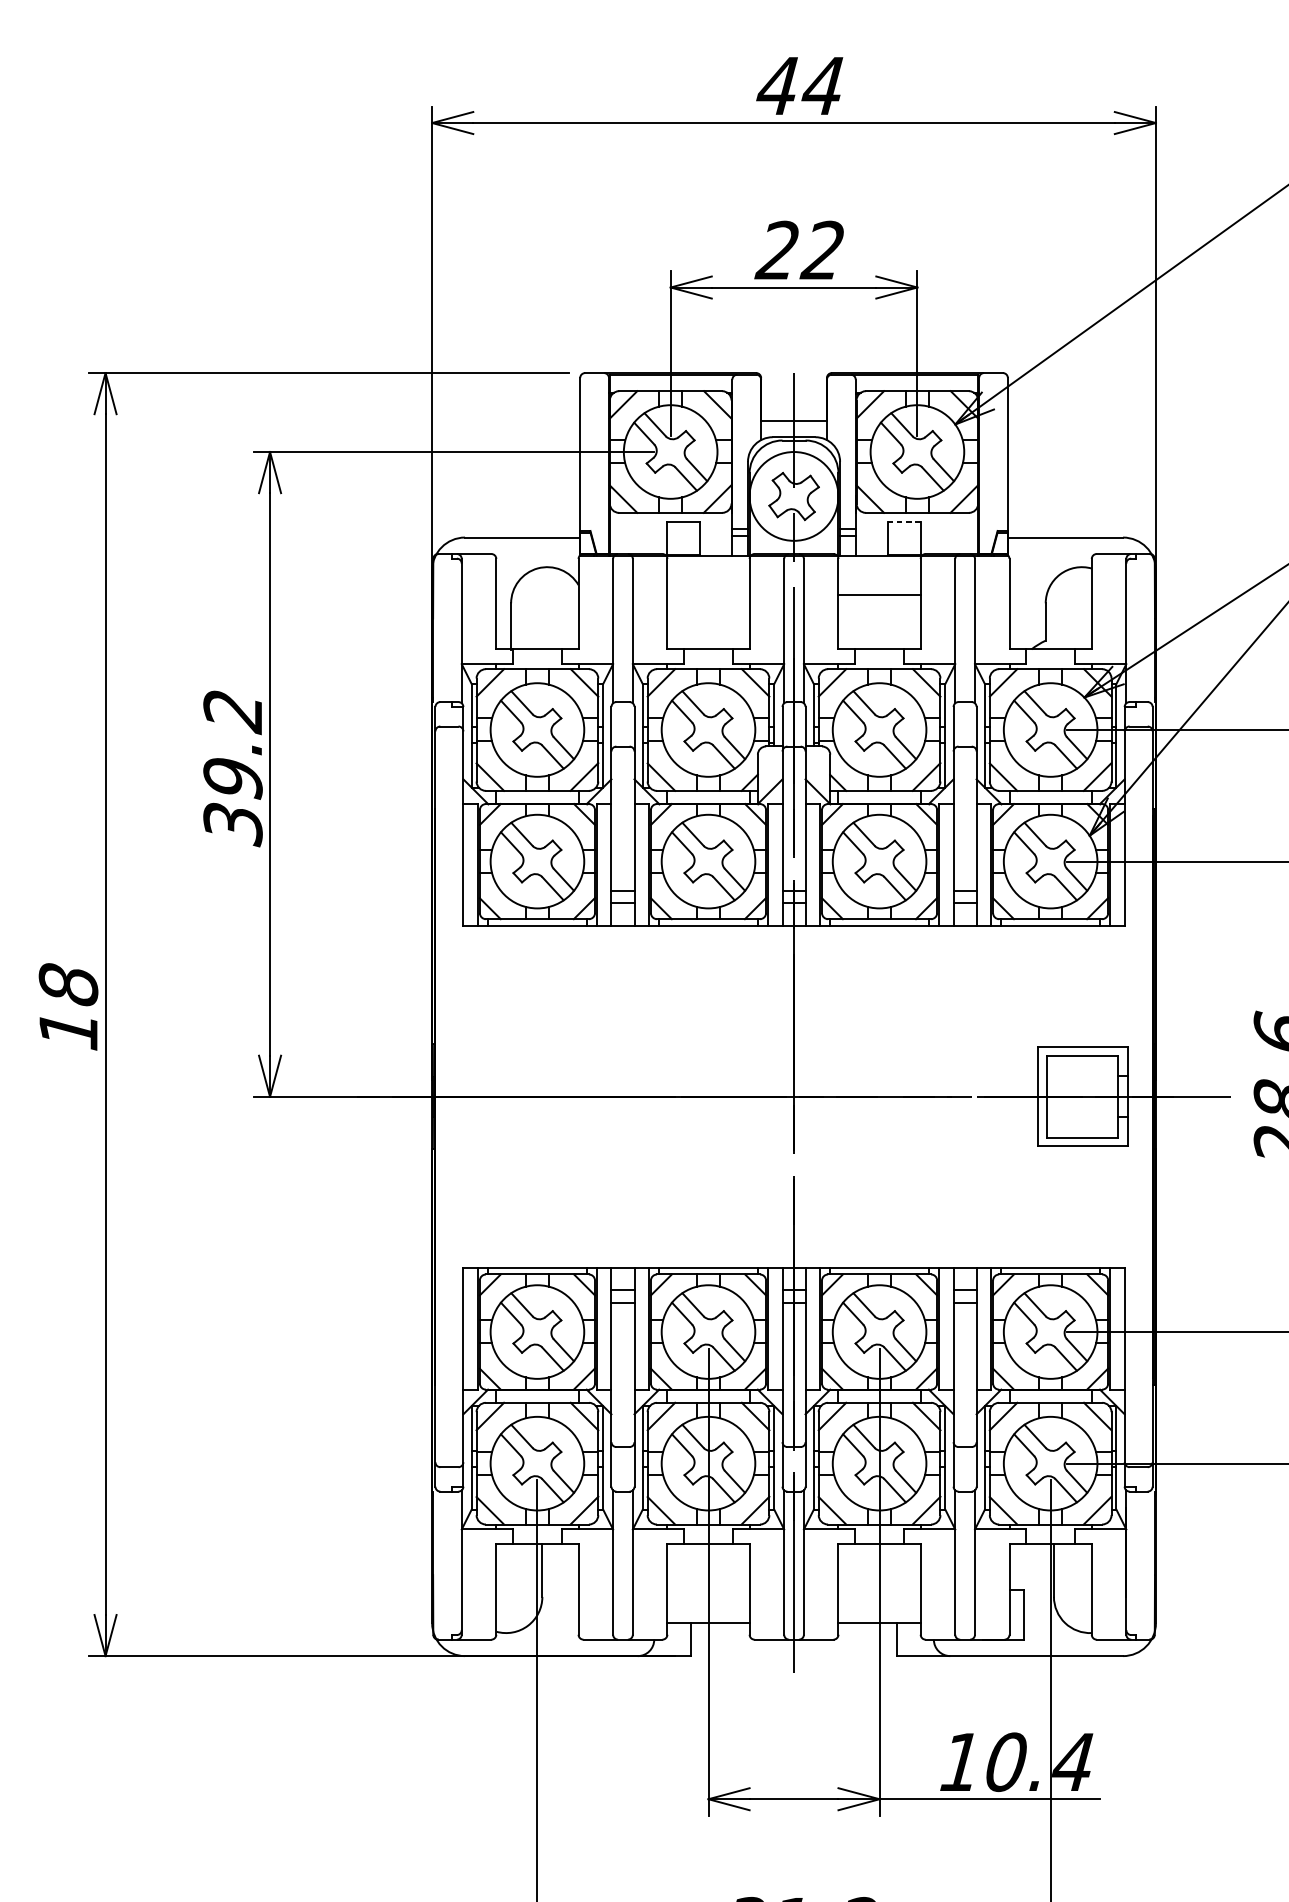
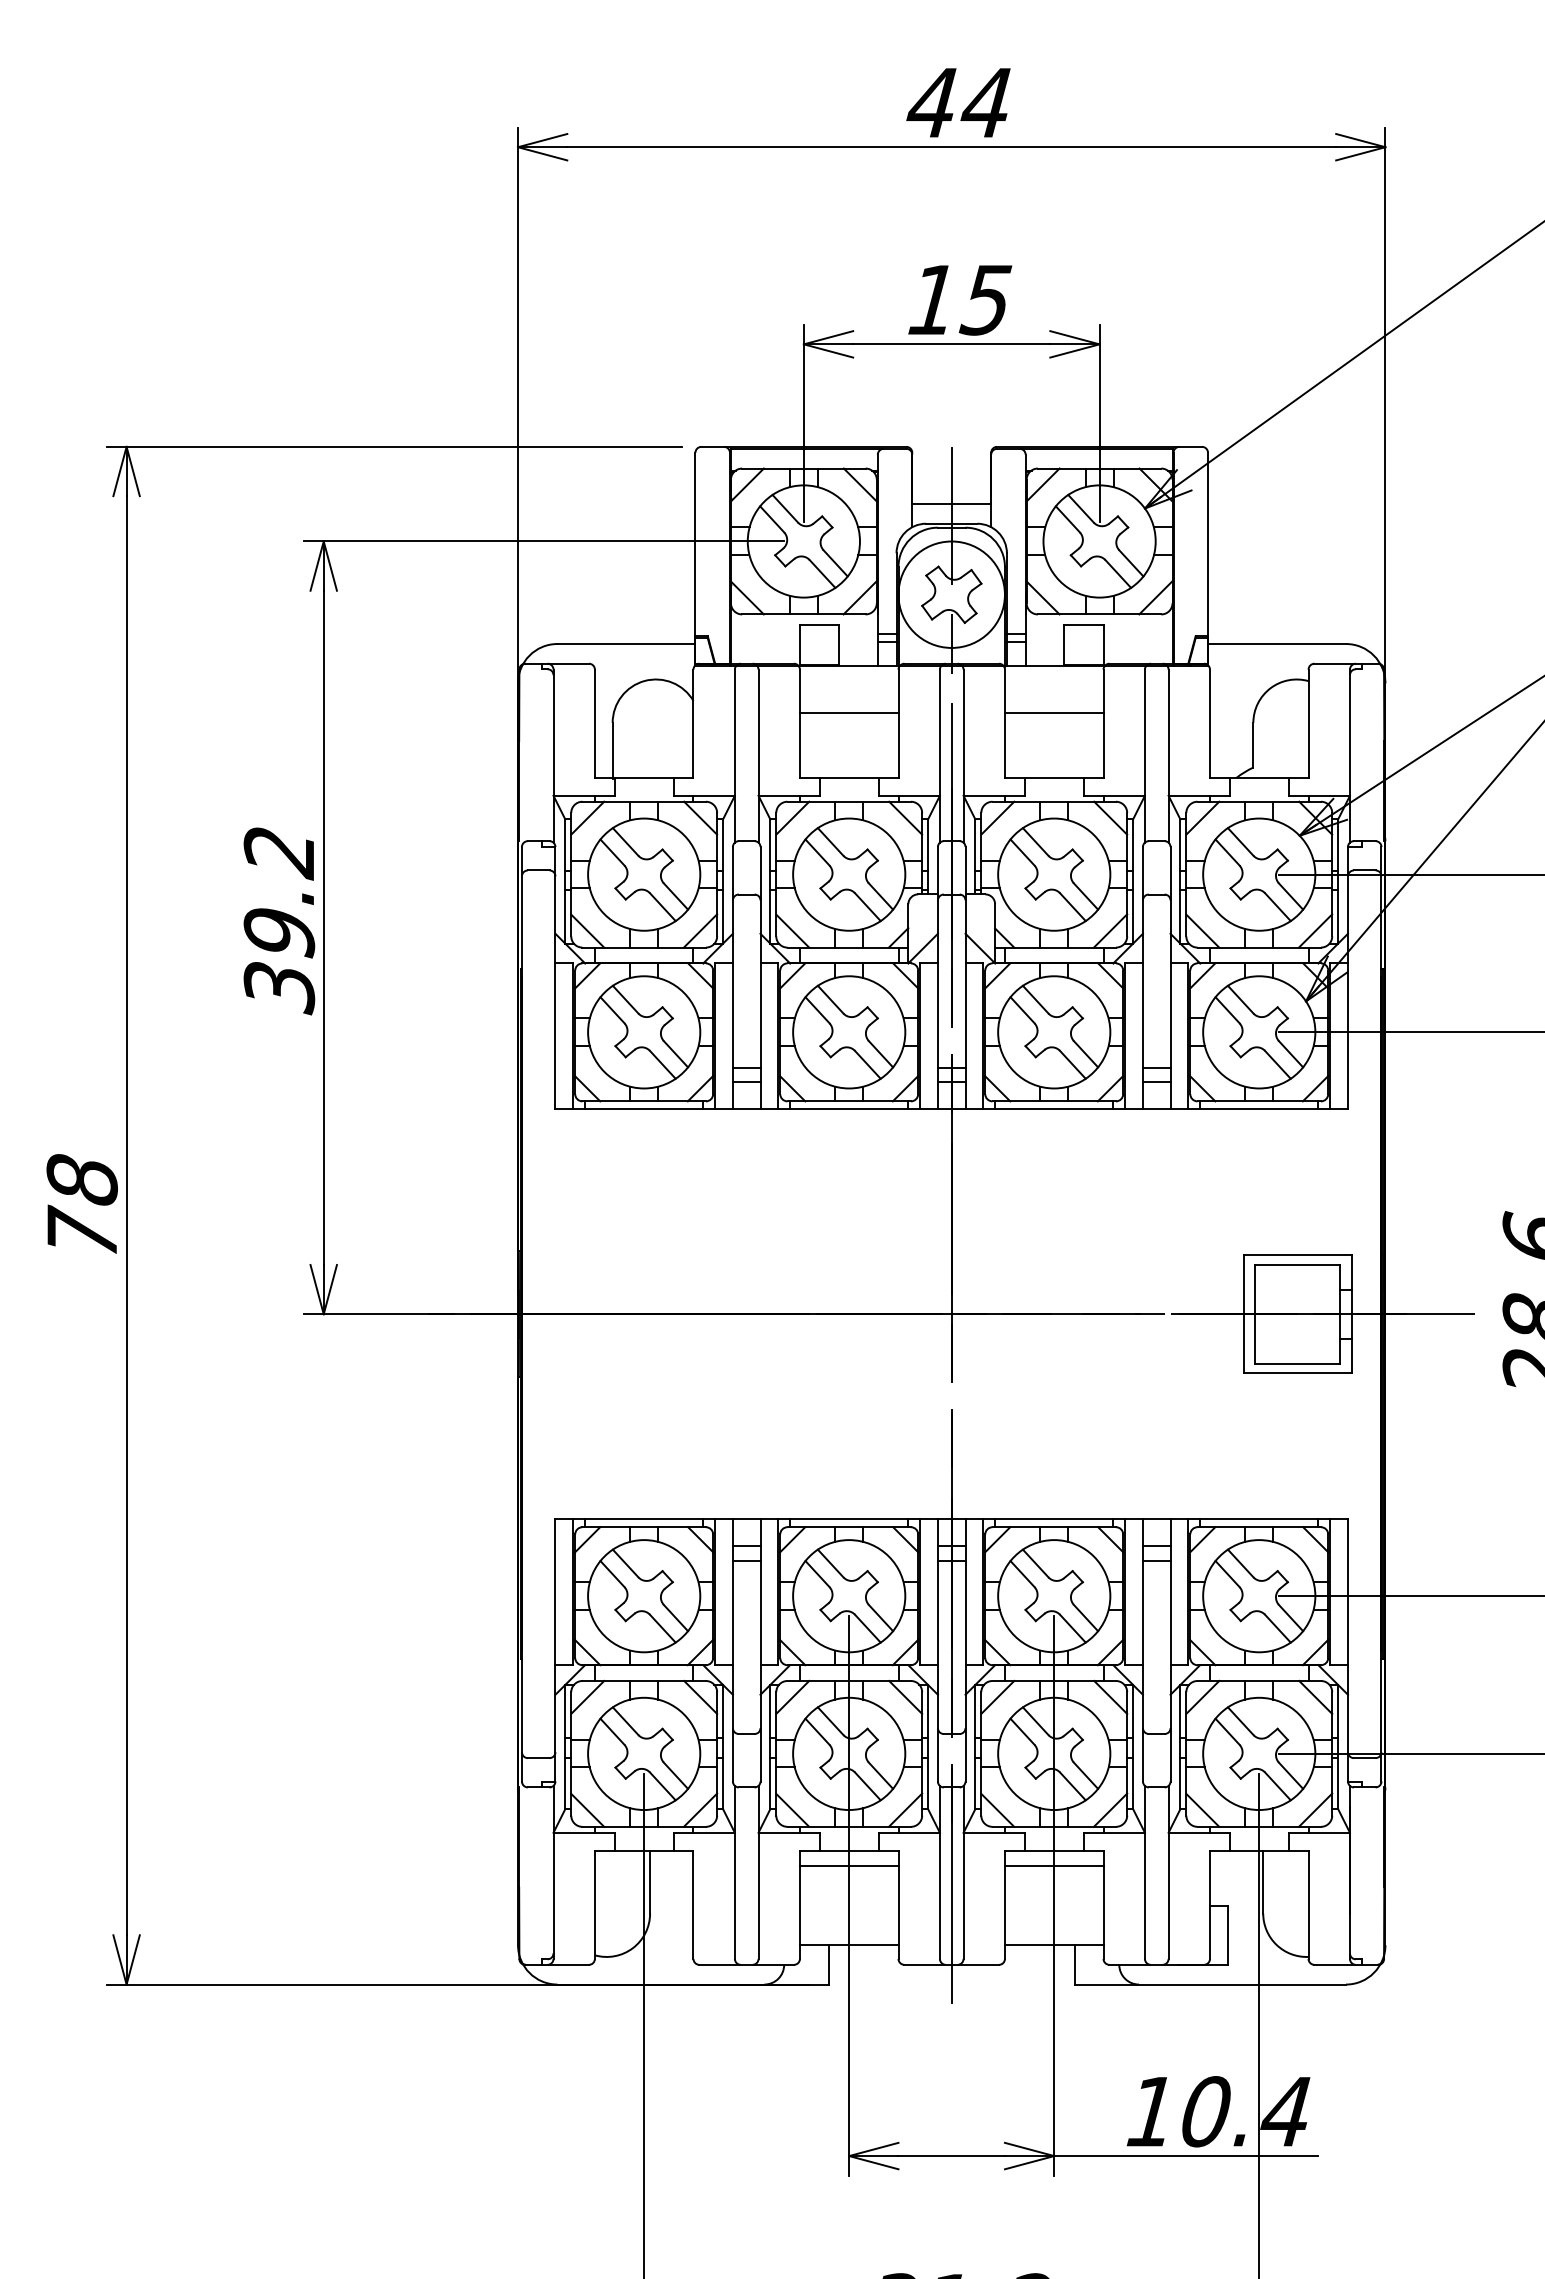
text: (799, 250) -> (958, 299), 22 -> 15
line: (903, 522) -> (1083, 625), dashed -> solid
line: (707, 595) -> (848, 713), added
text: (67, 1027) -> (81, 1231), 18 -> 78
line: (707, 1557) -> (848, 1866), added
line: (878, 1557) -> (1053, 1866), added

